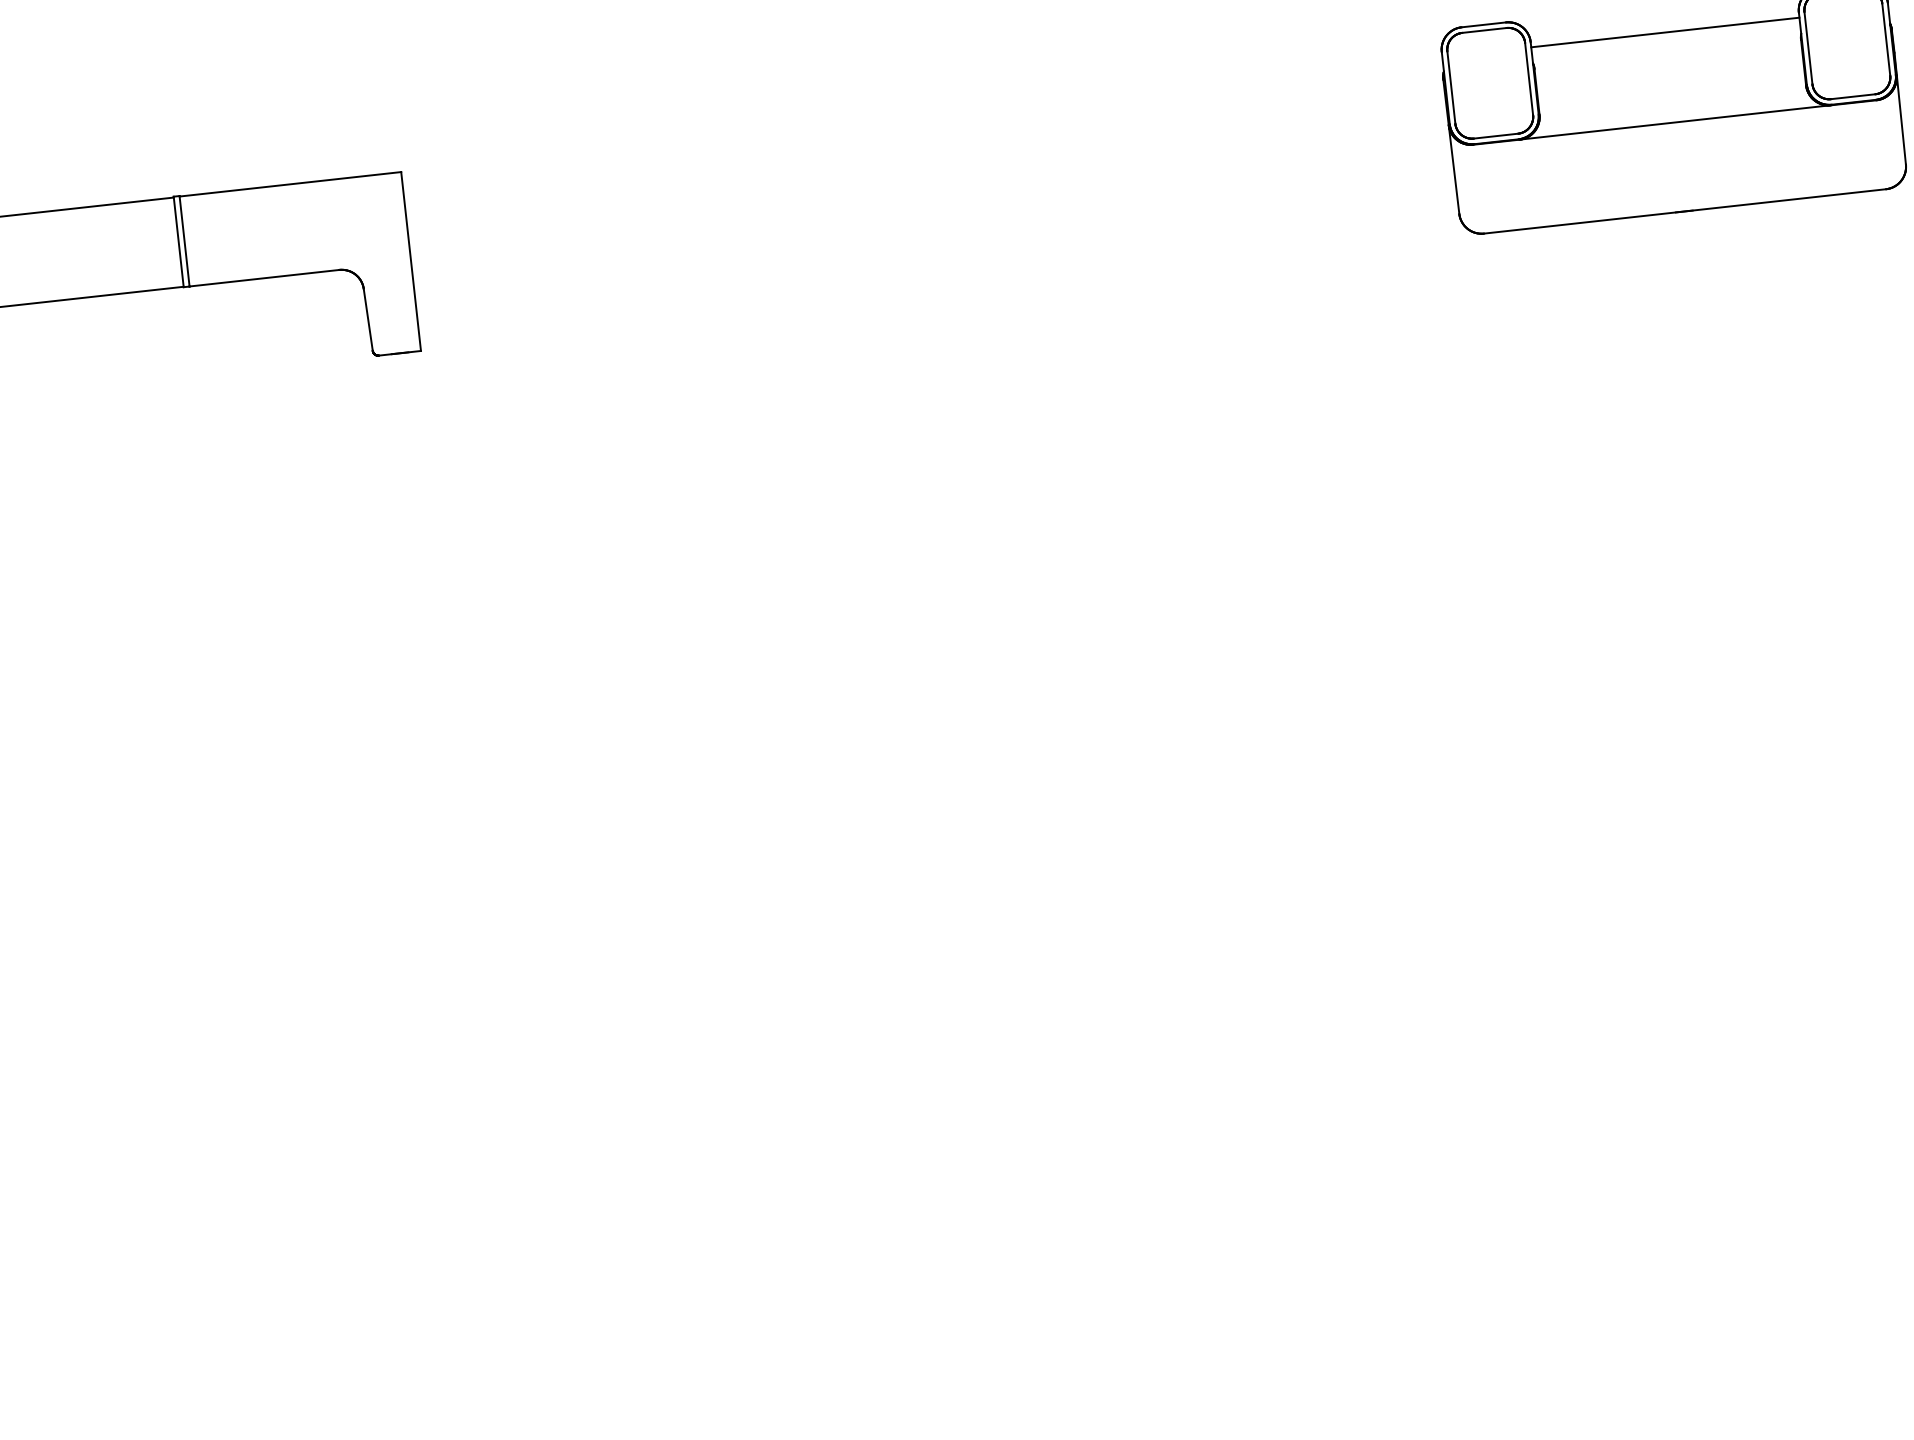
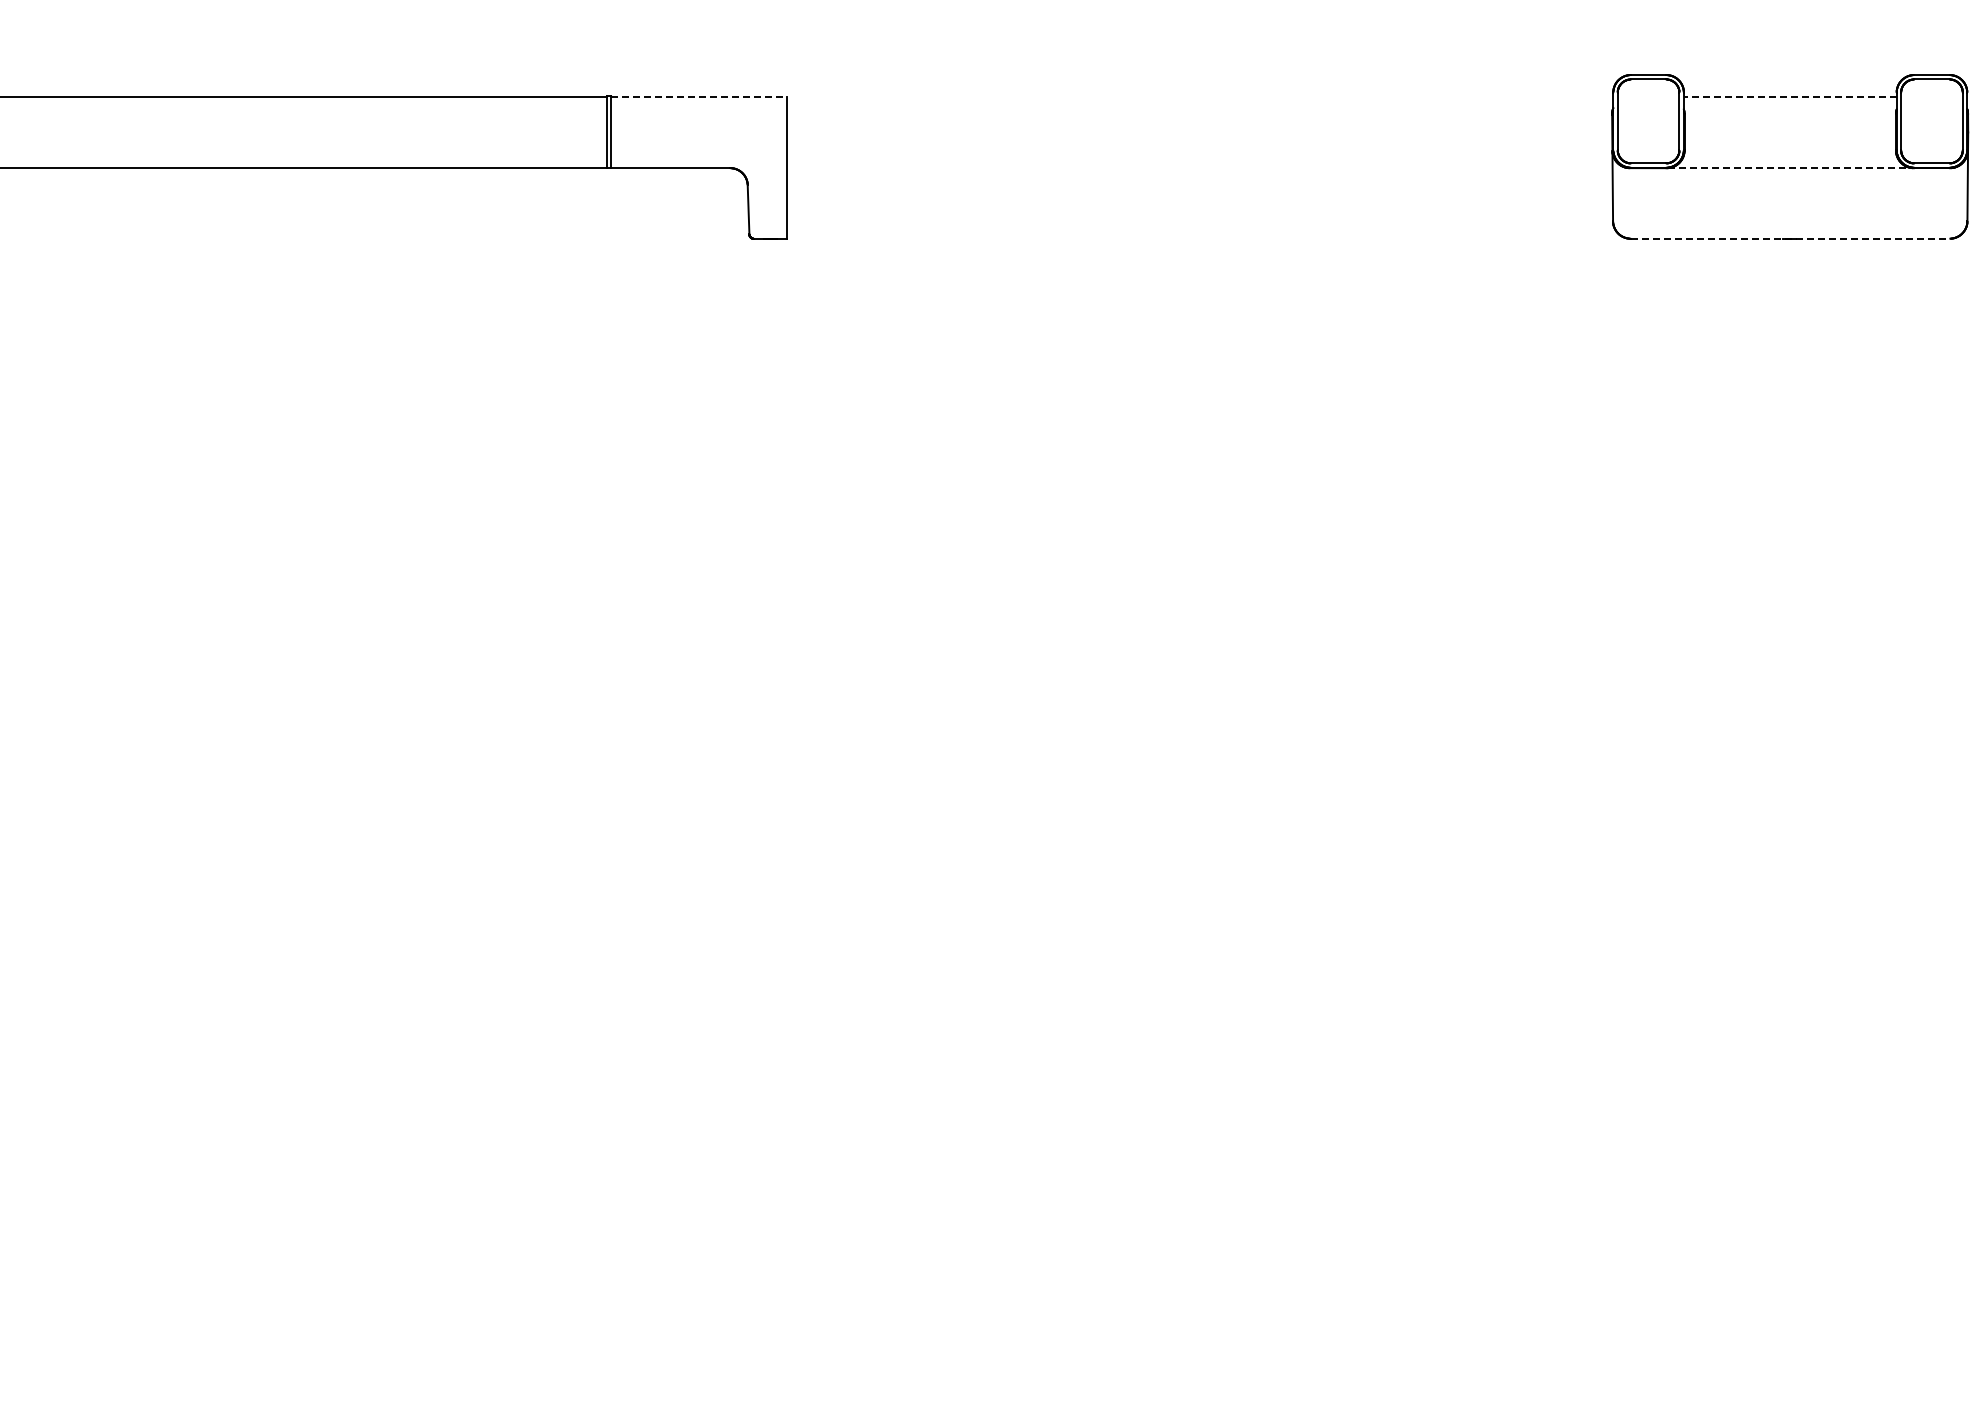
line: (1664, 32) -> (1789, 96), solid -> dashed
line: (1675, 122) -> (1790, 168), solid -> dashed
line: (290, 183) -> (699, 96), solid -> dashed
line: (1685, 211) -> (1790, 238), solid -> dashed

